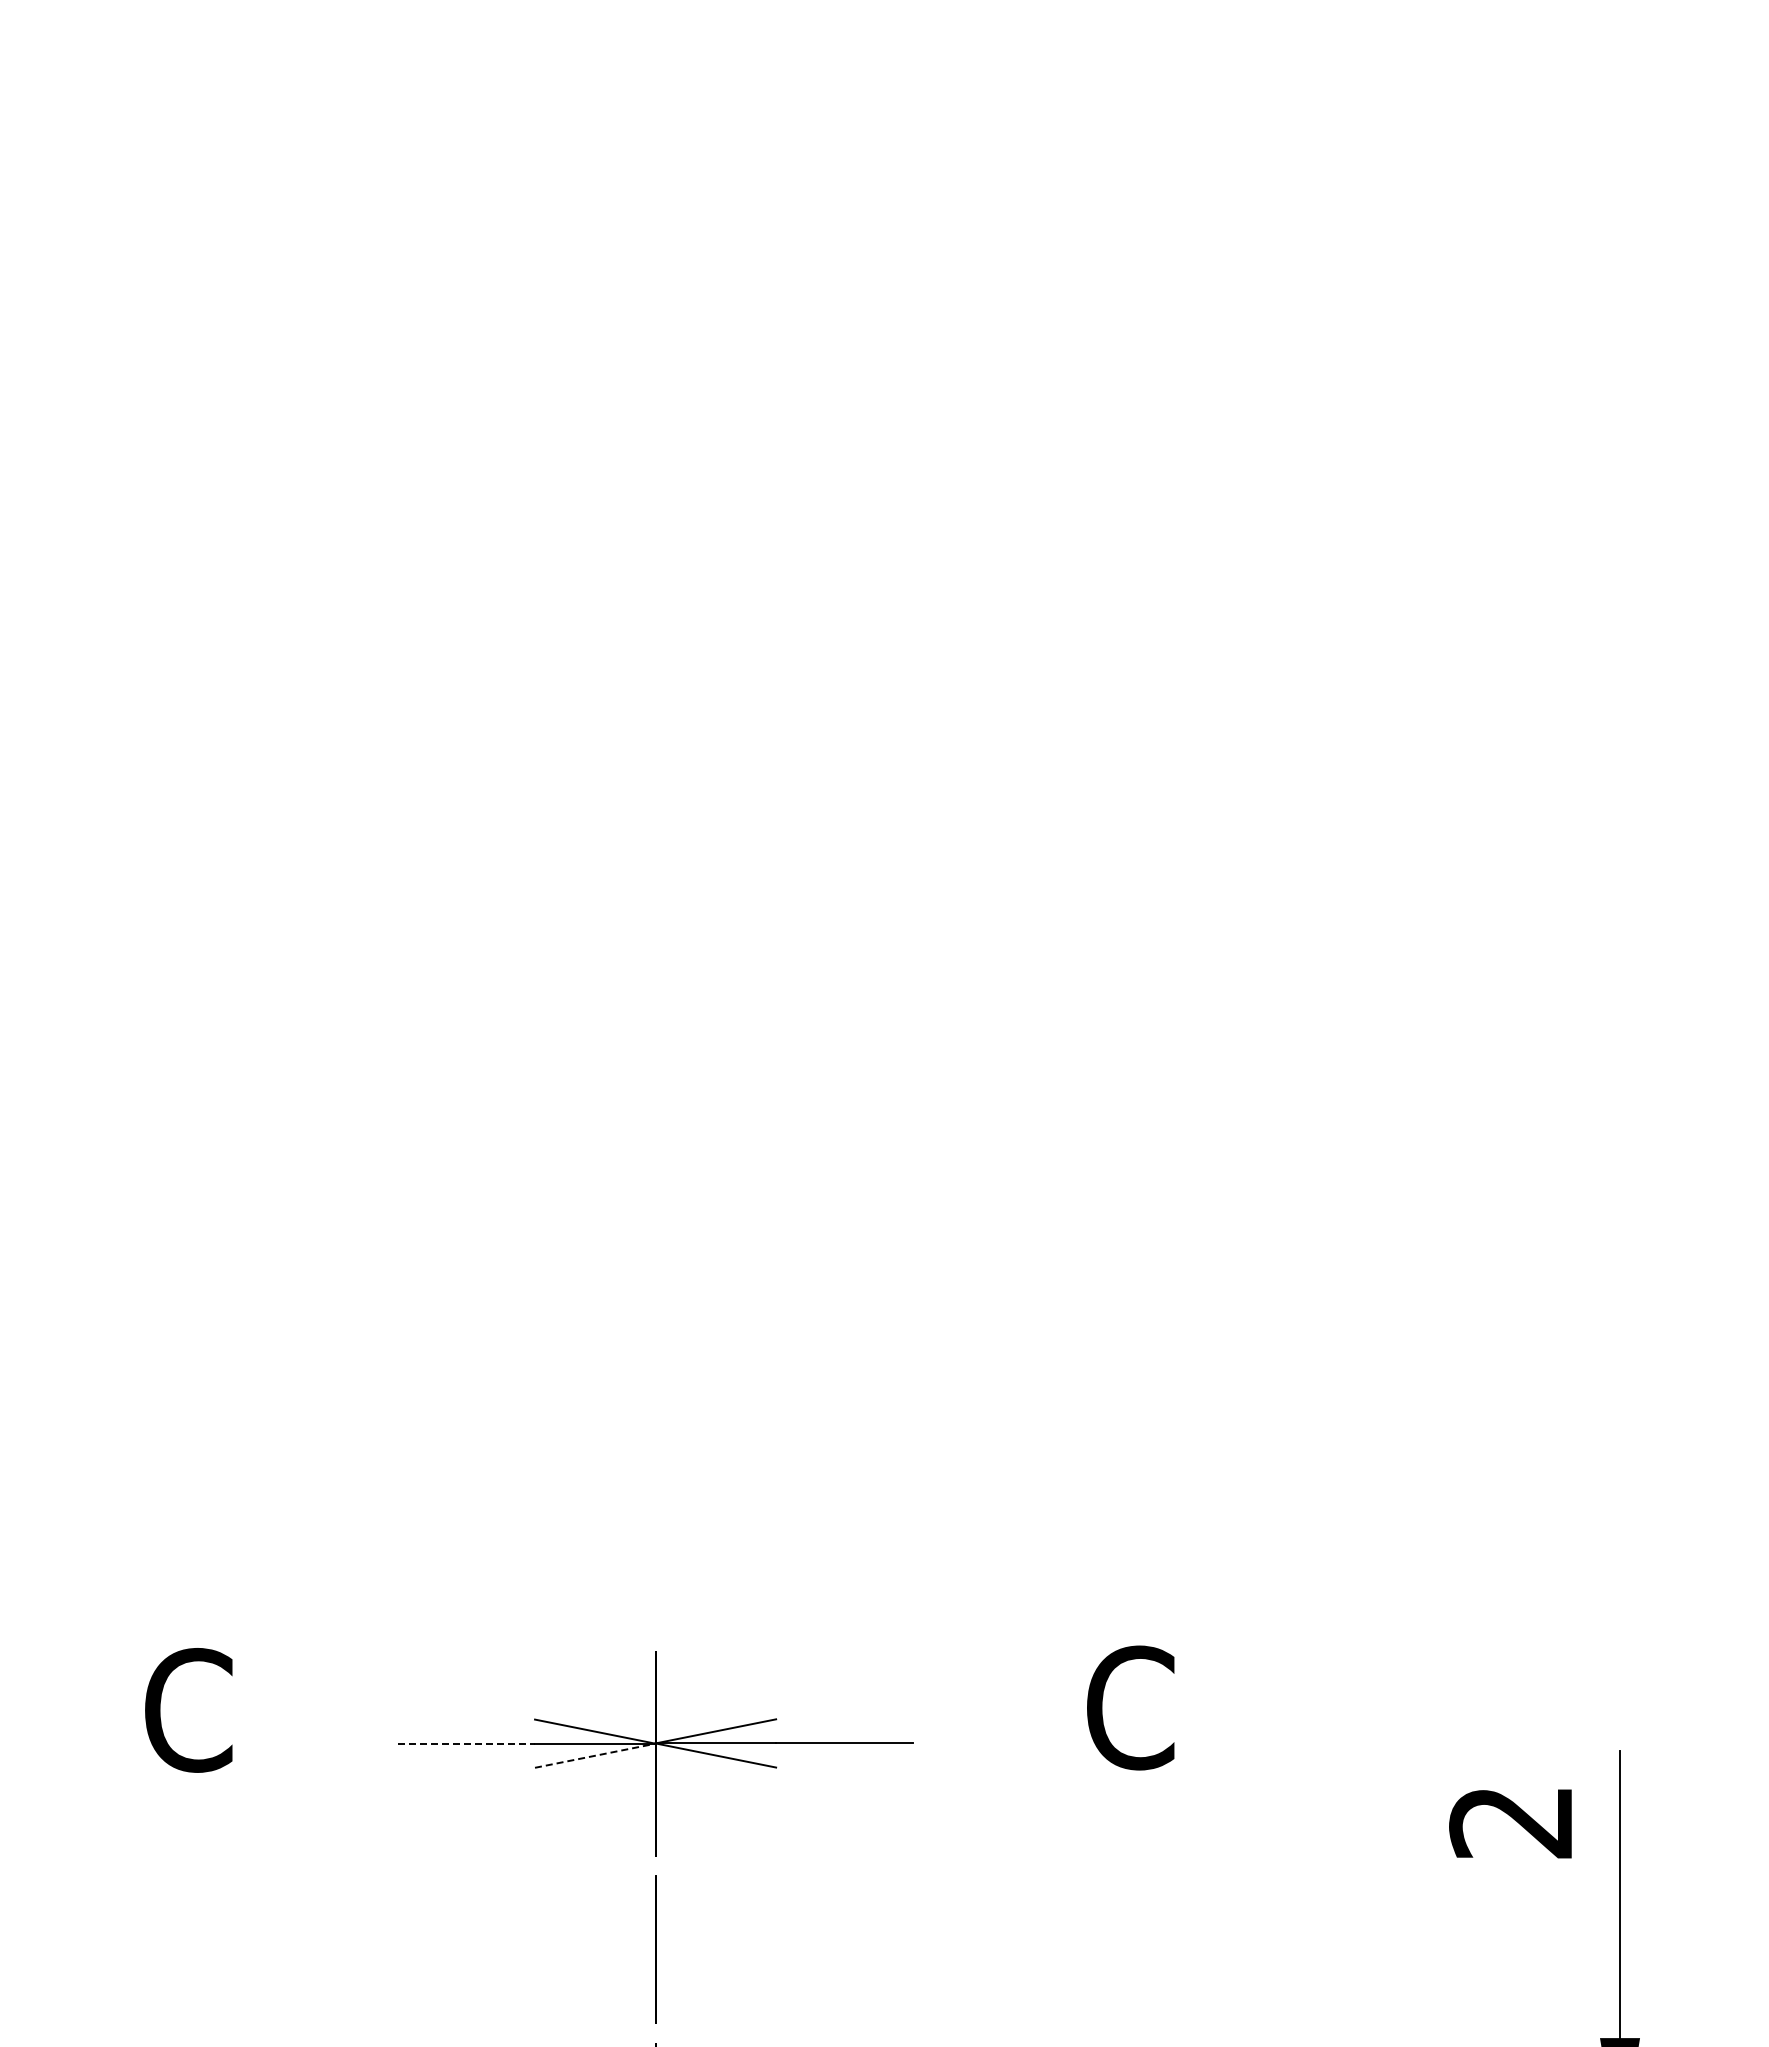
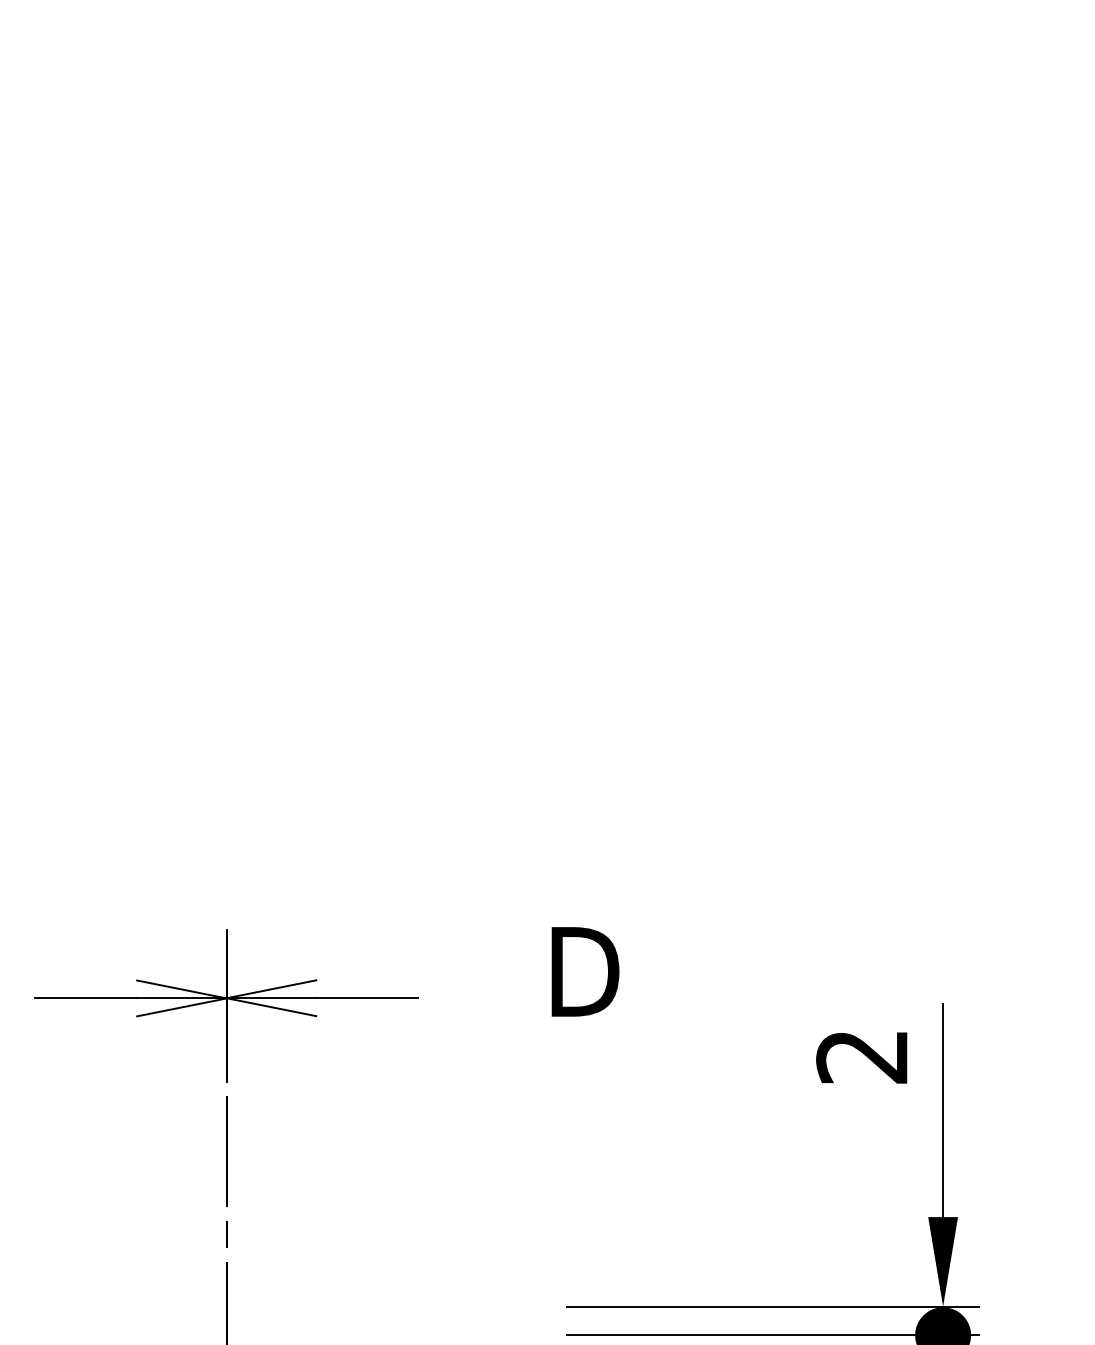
text: (1135, 1707) -> (583, 971), C -> D
line: (466, 1743) -> (86, 998), dashed -> solid
line: (595, 1755) -> (182, 1007), dashed -> solid

